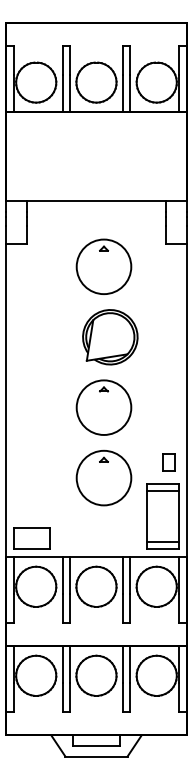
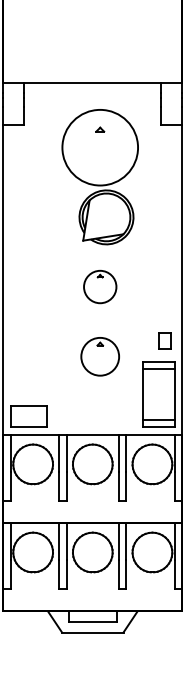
circle: (103, 266) -> (99, 147), size x1.4
part: (103, 407) -> (99, 286), size x0.6
part: (103, 477) -> (99, 356), size x0.7

